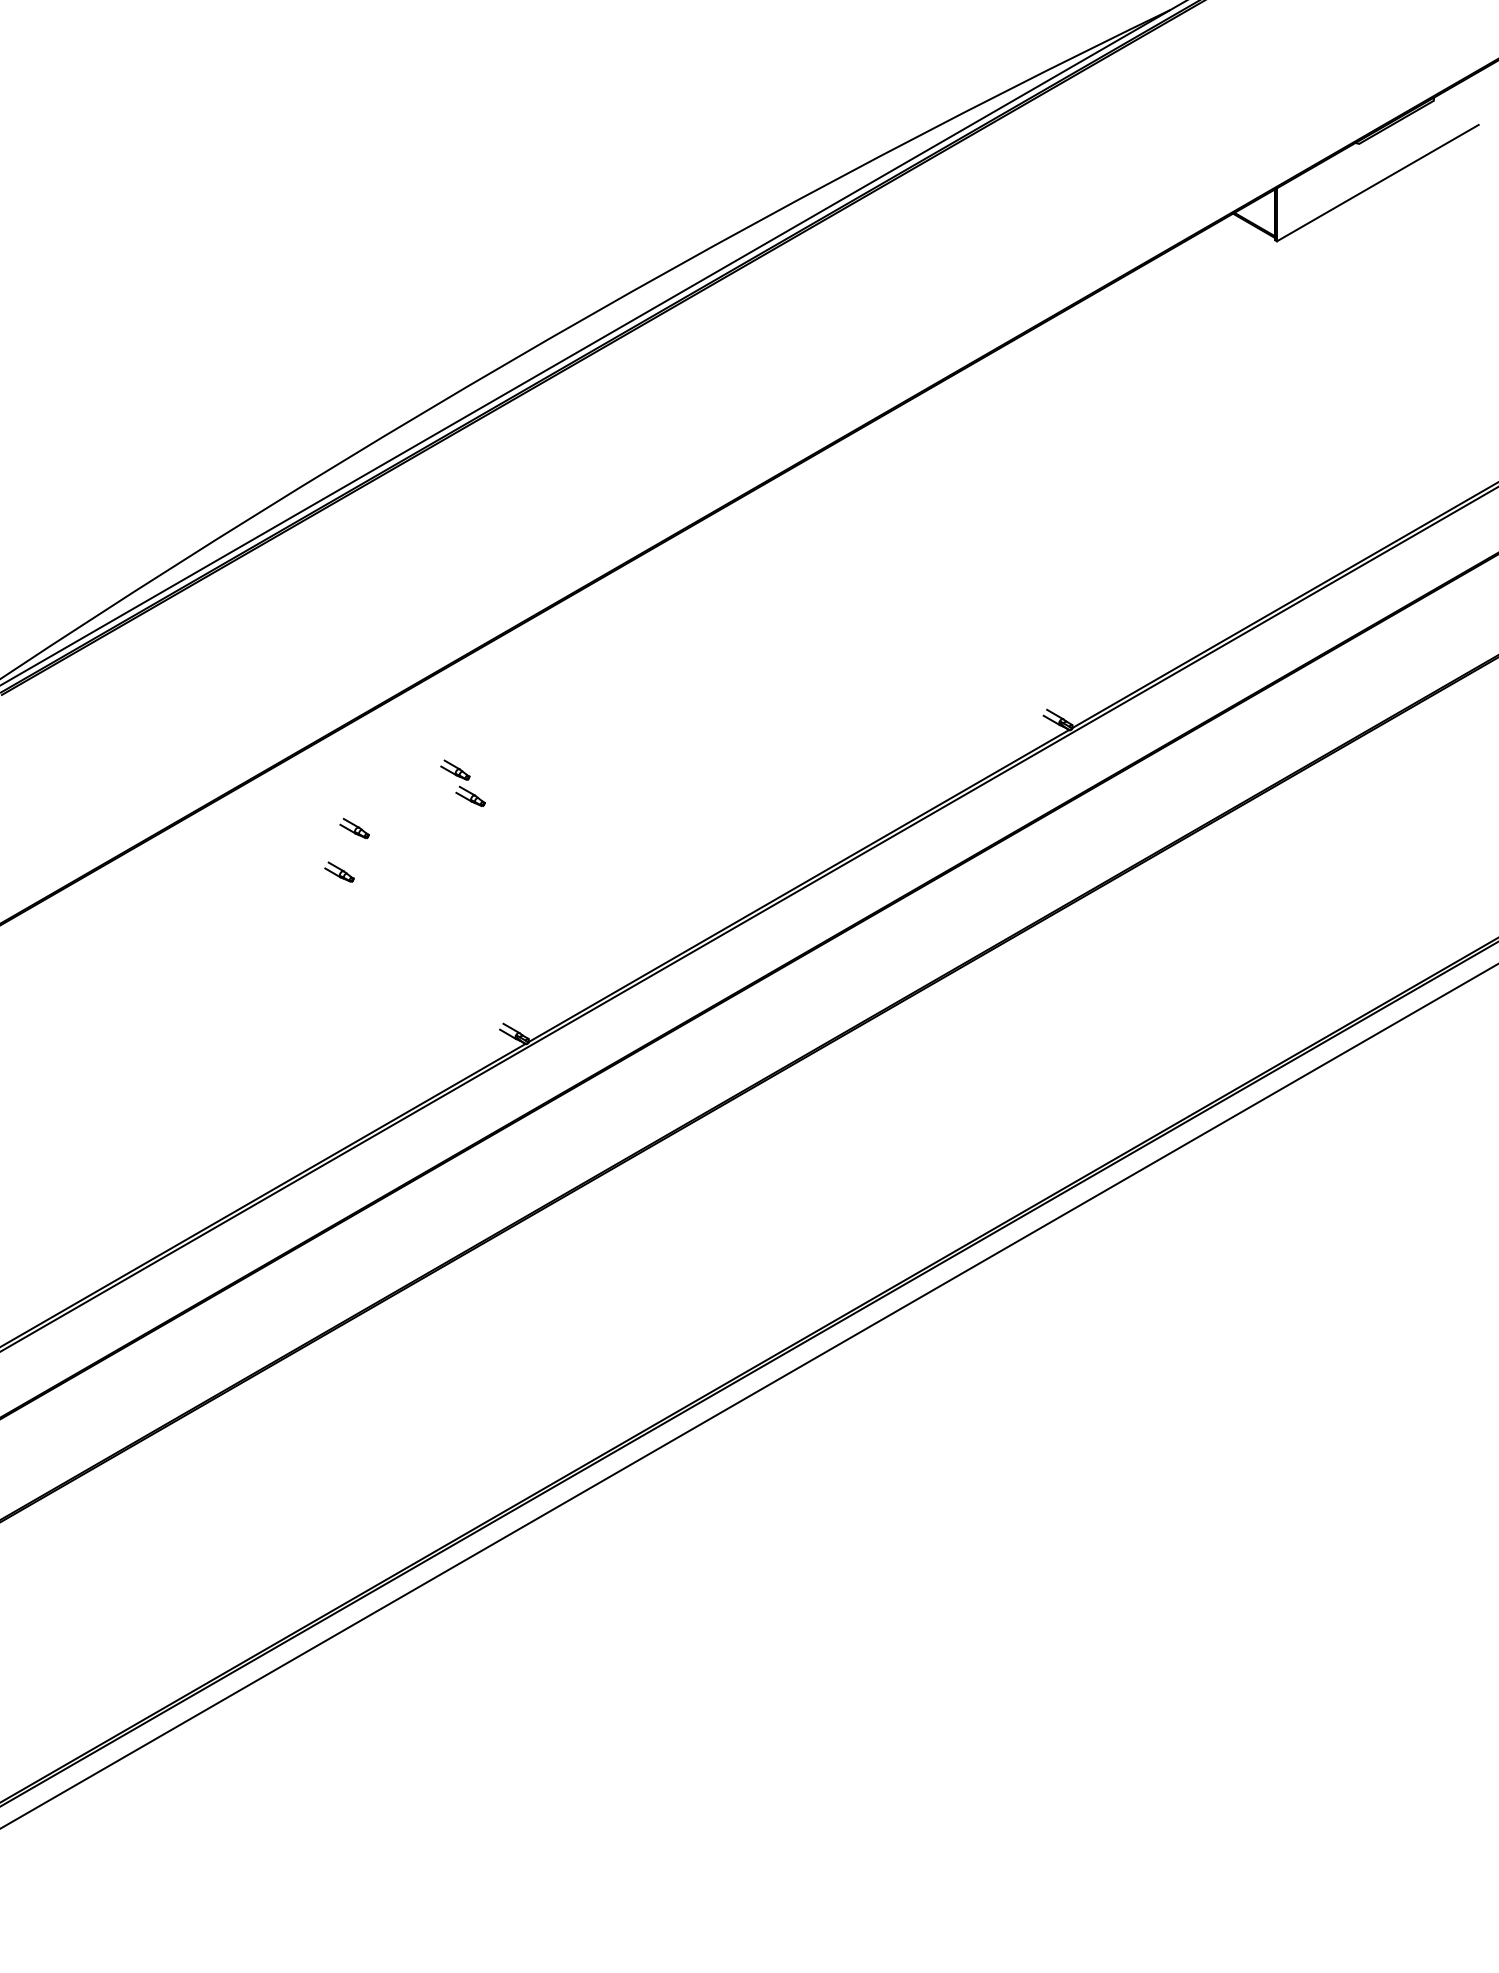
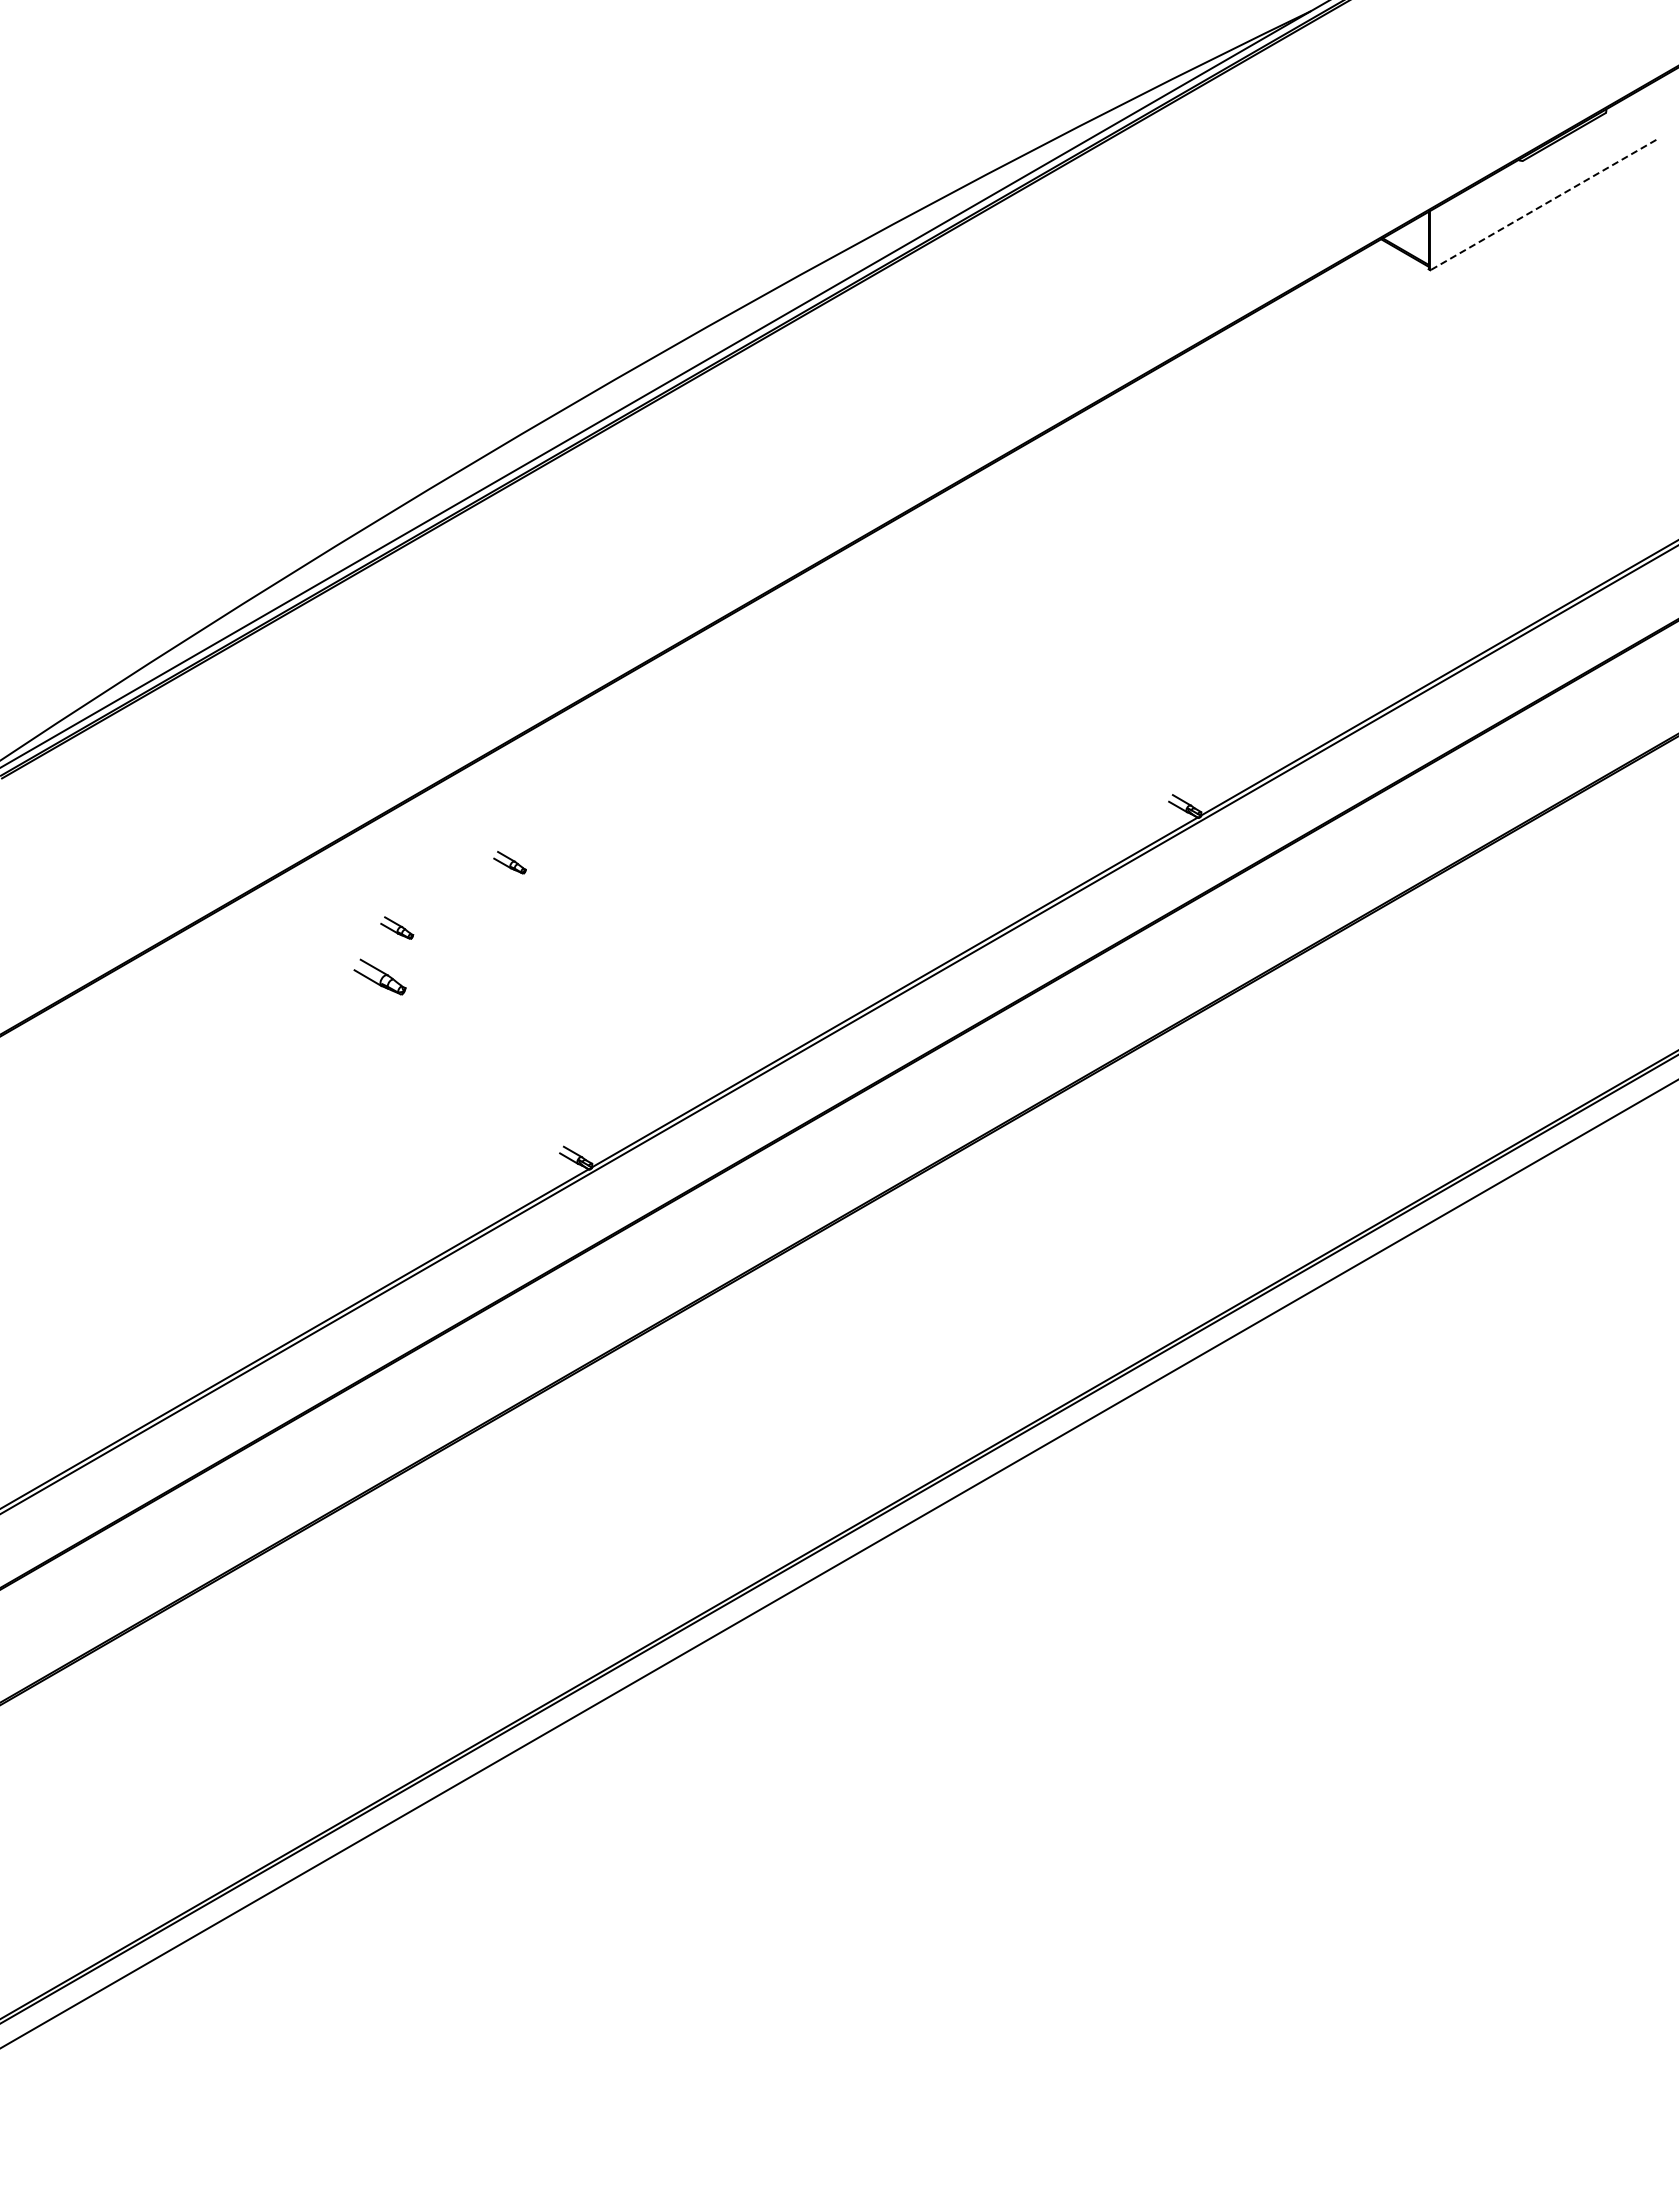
line: (1377, 183) -> (1542, 205), solid -> dashed
part: (470, 795) -> (526, 891), removed
part: (339, 871) -> (380, 976), size x1.6

